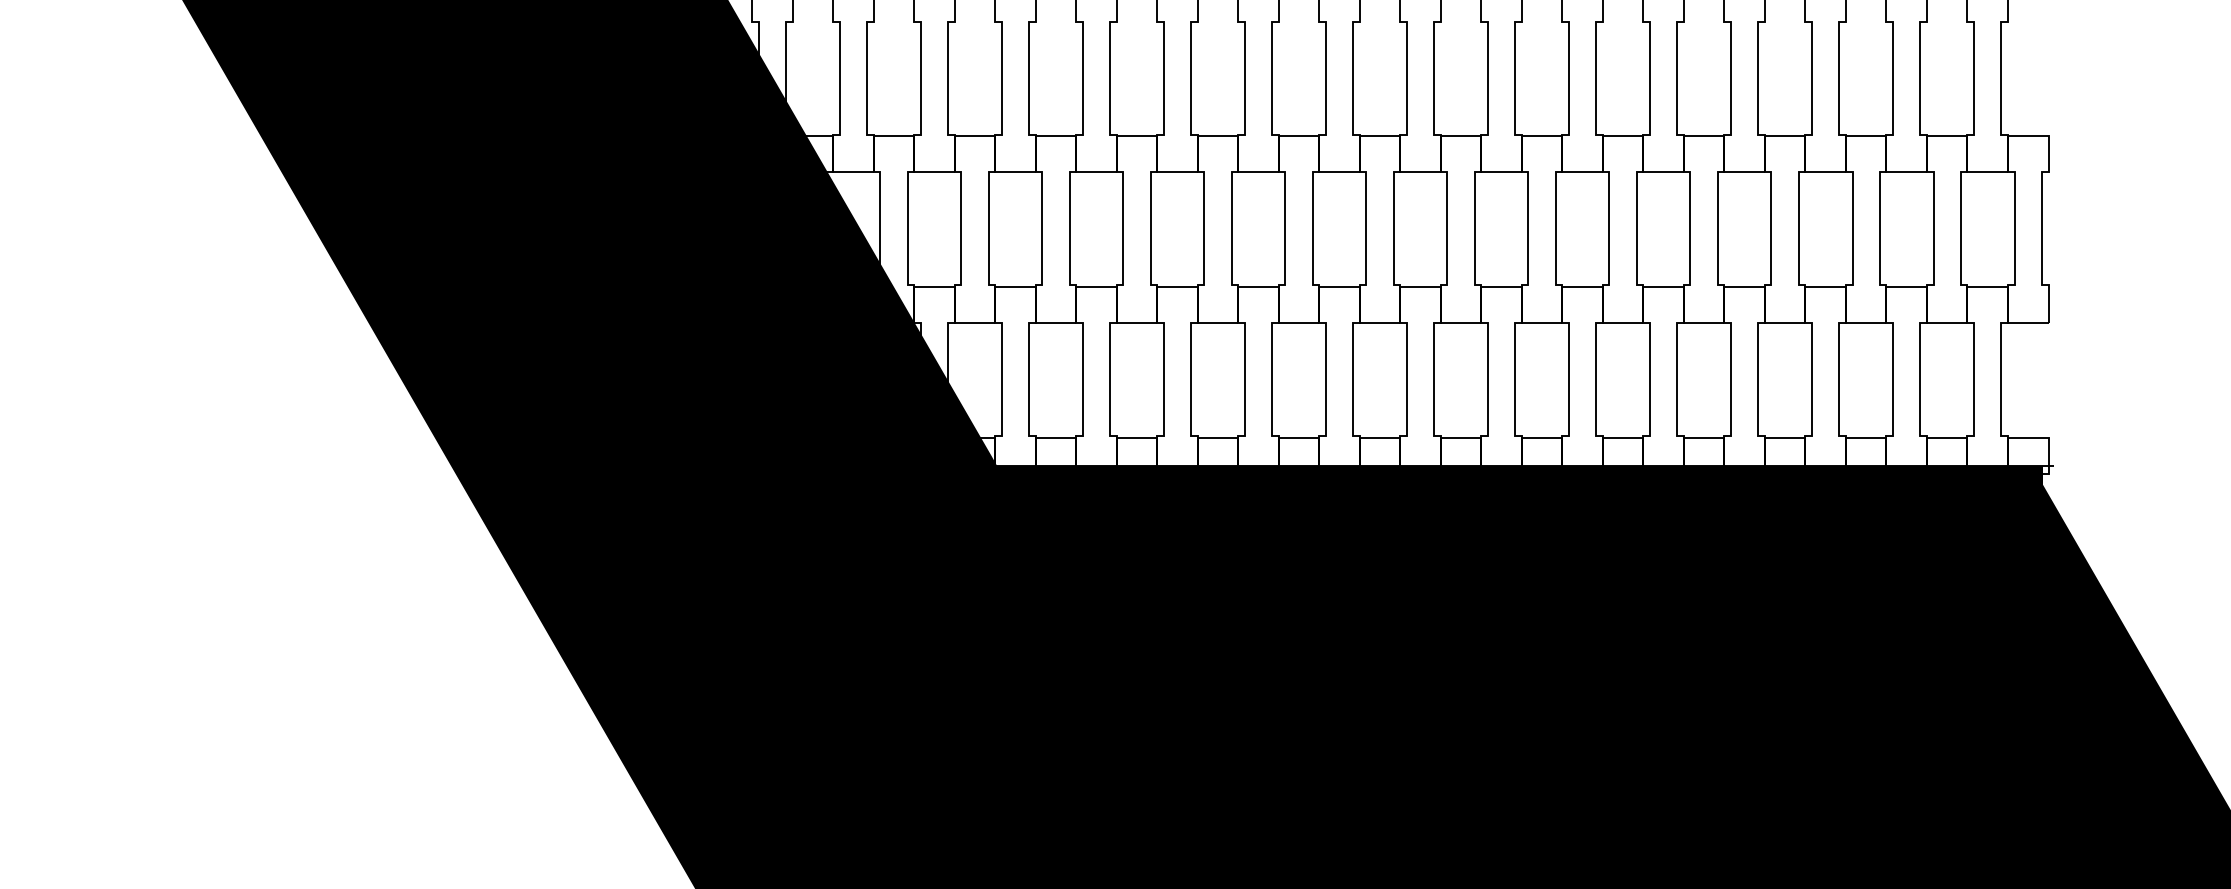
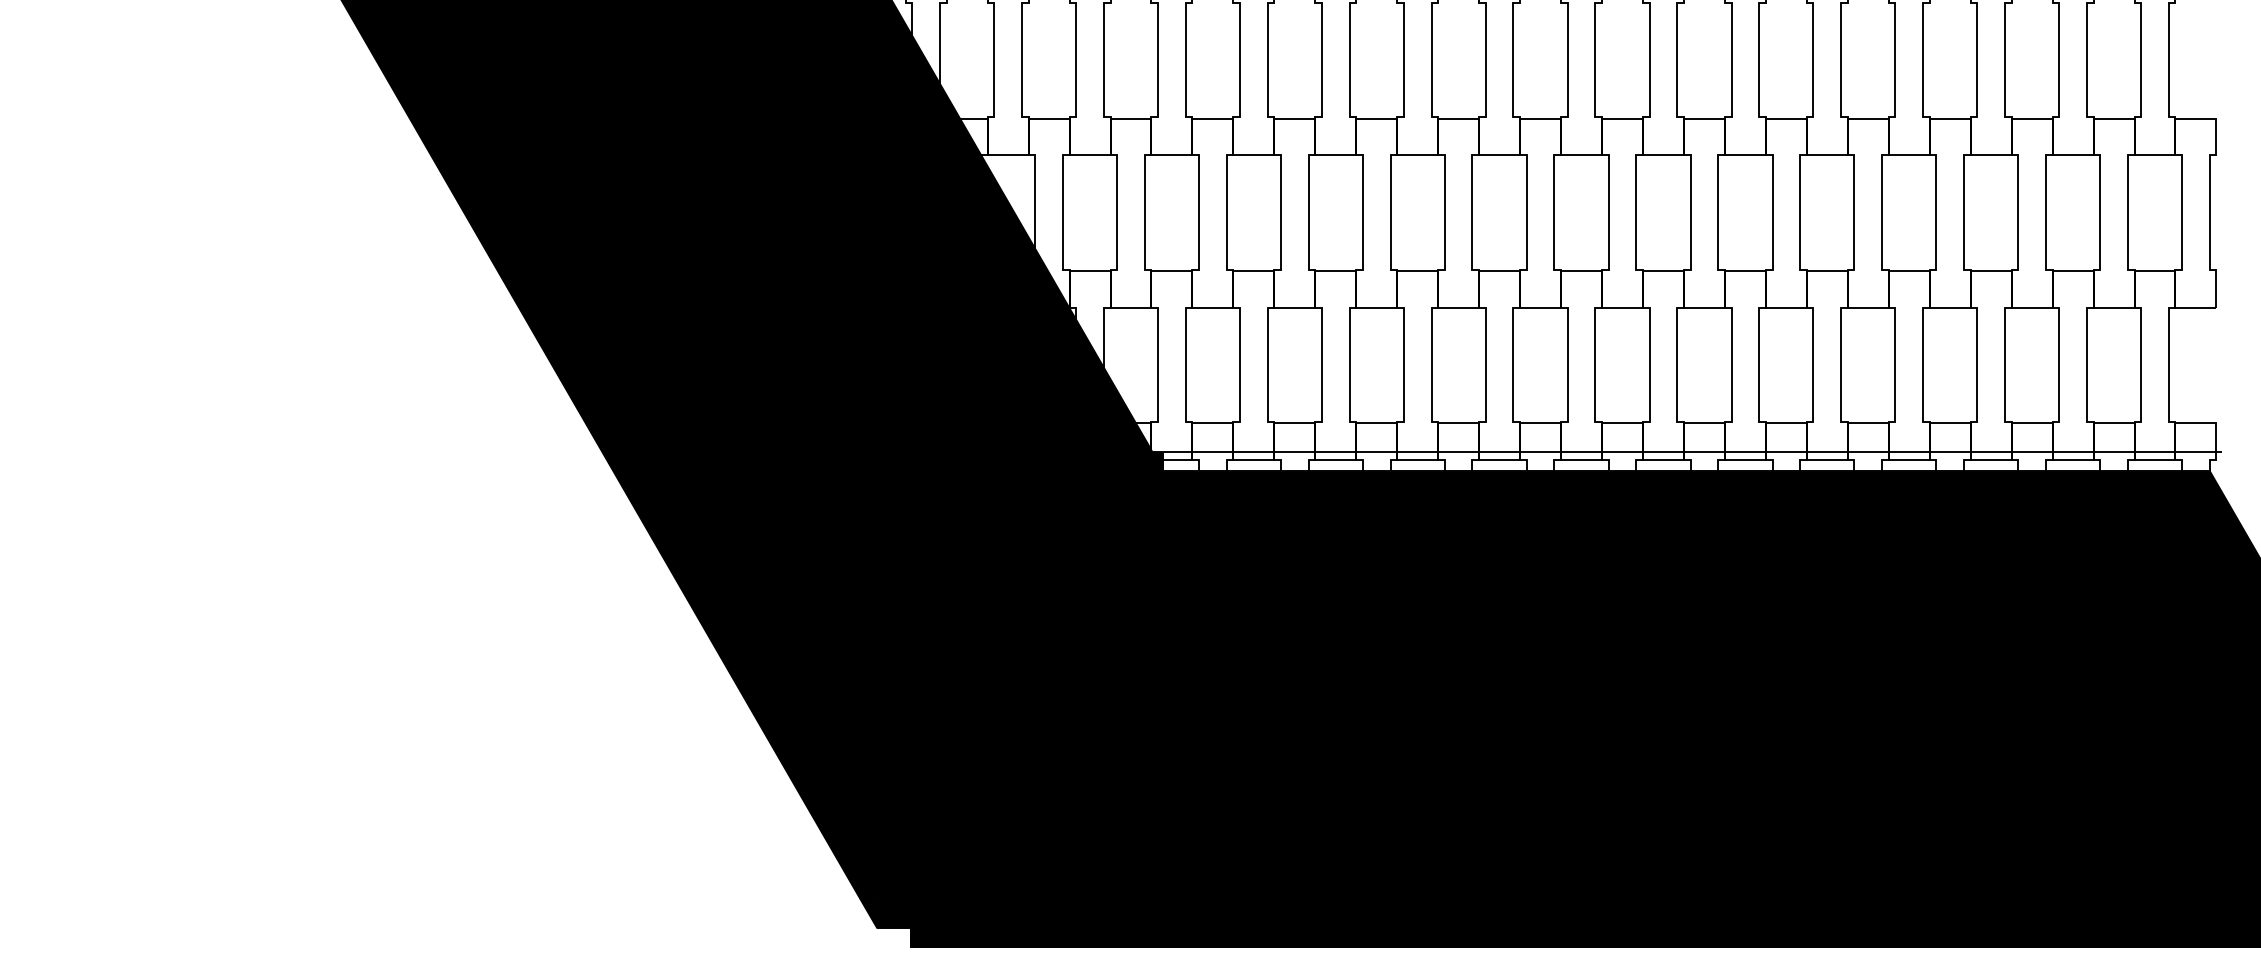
fill: (1524, 475) -> (1686, 461), removed

